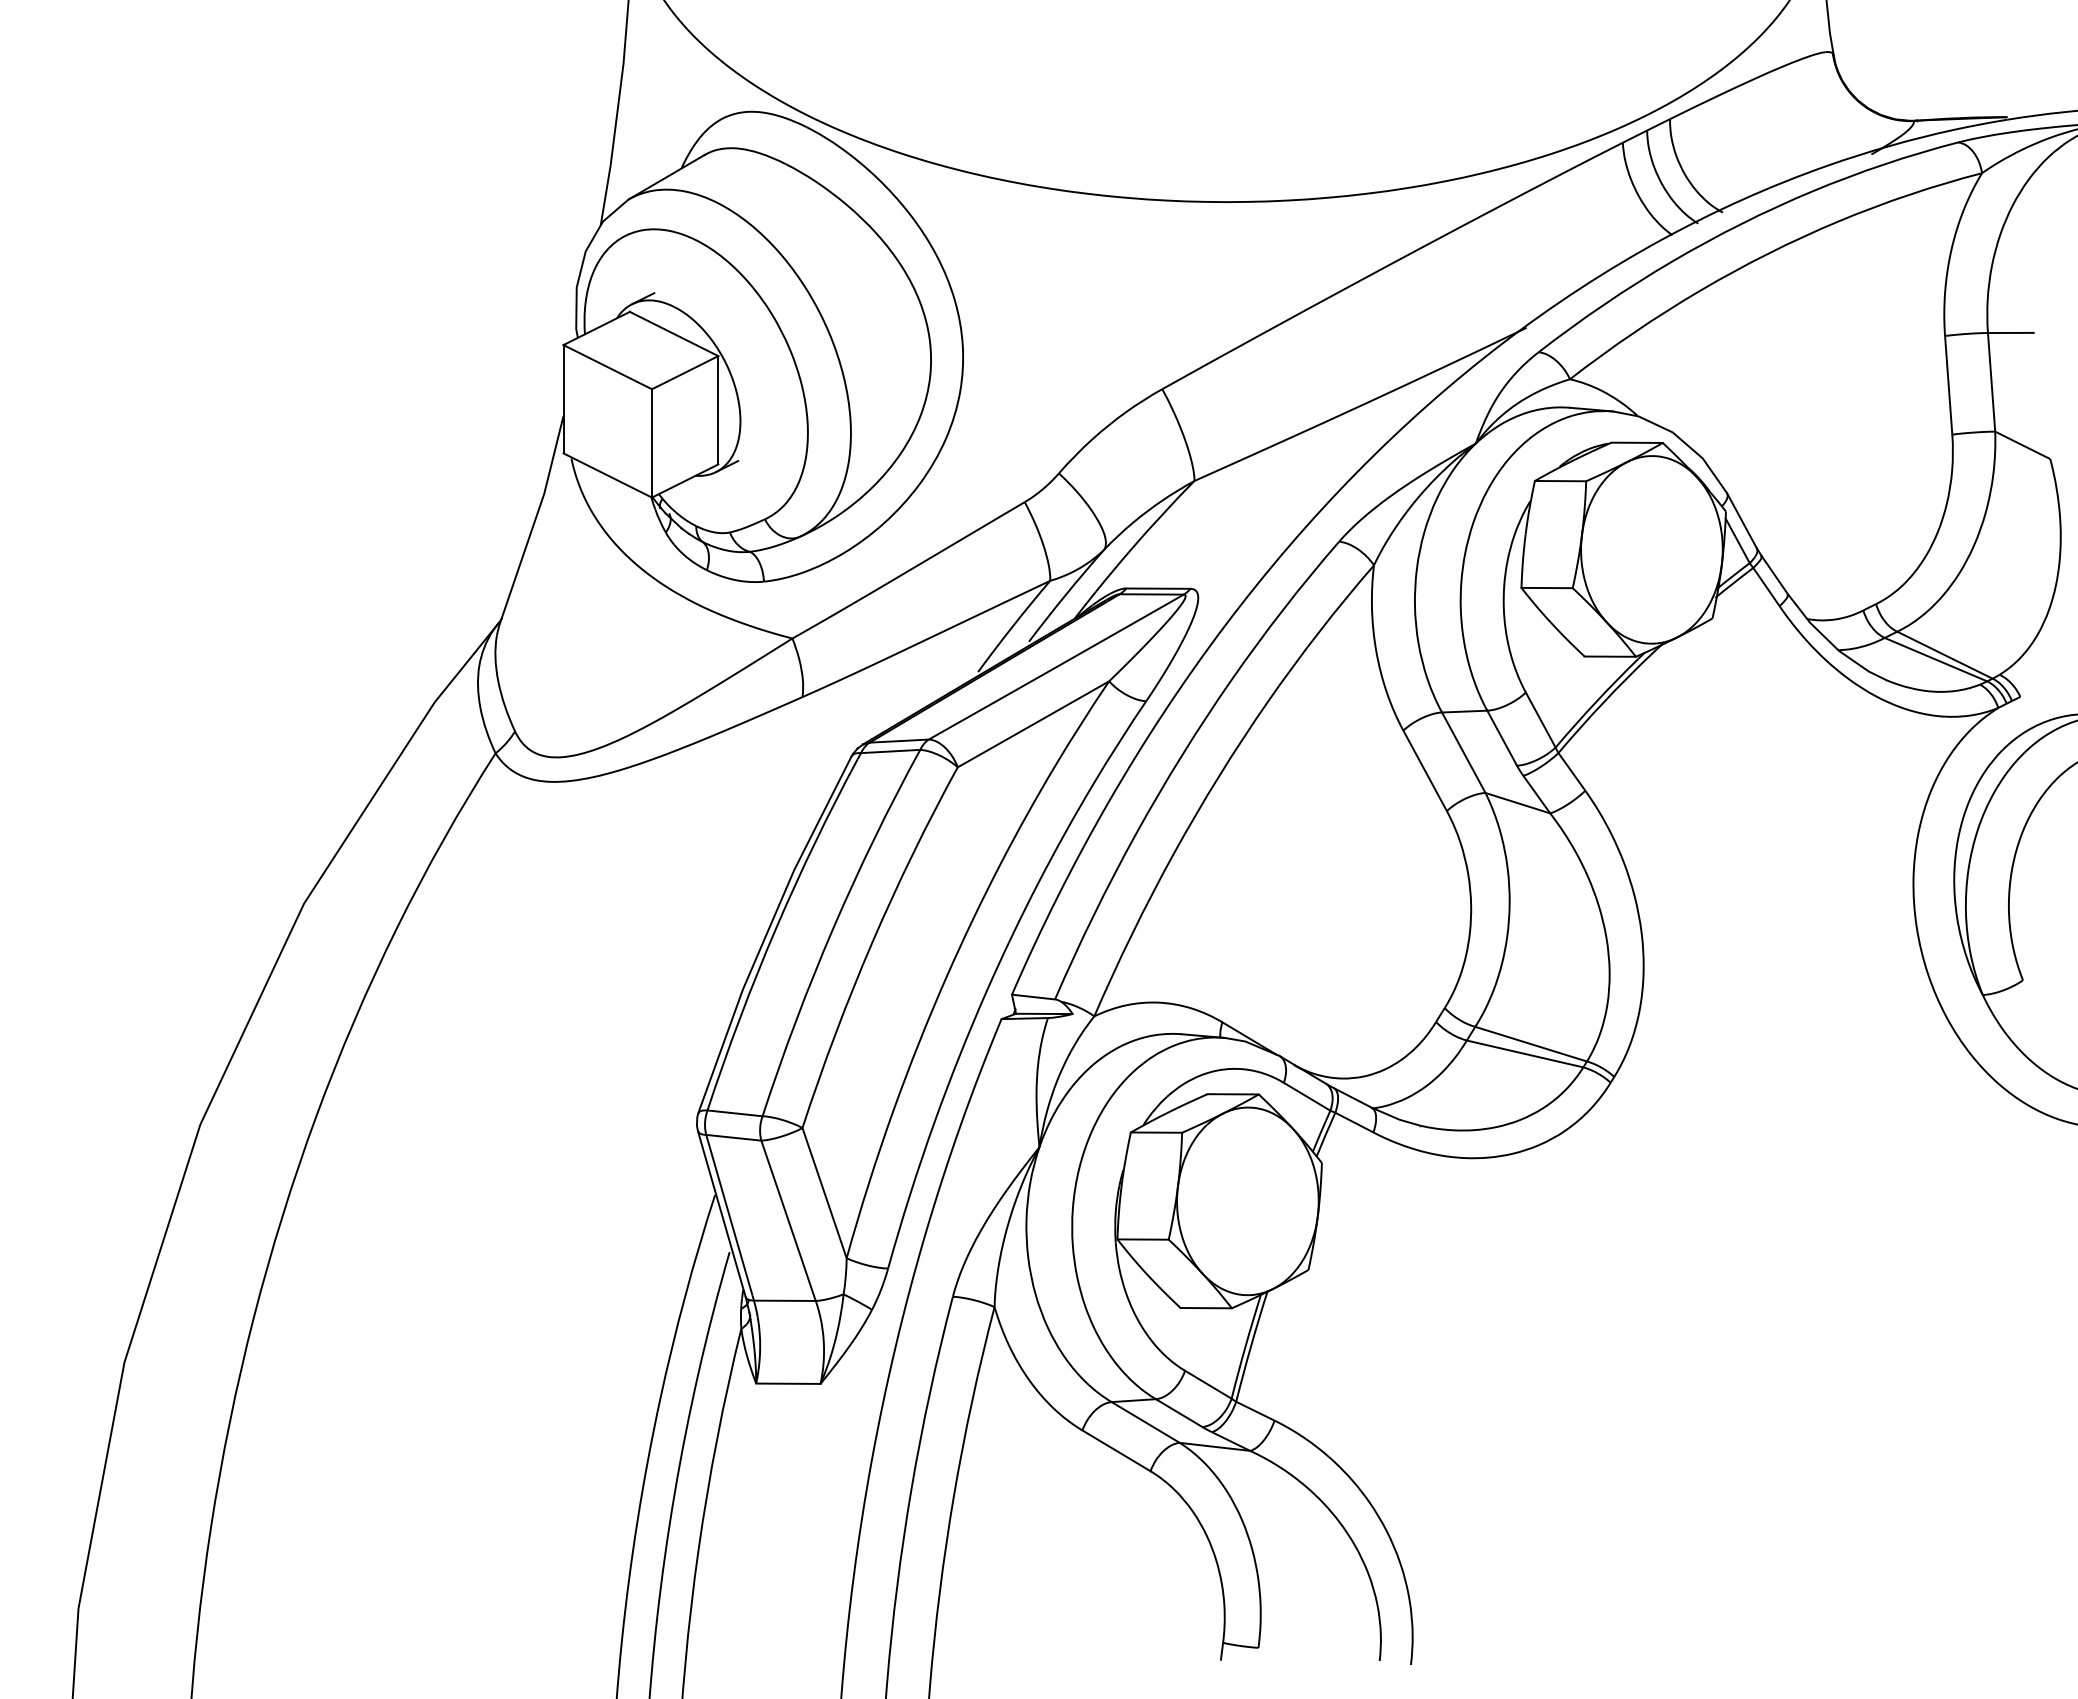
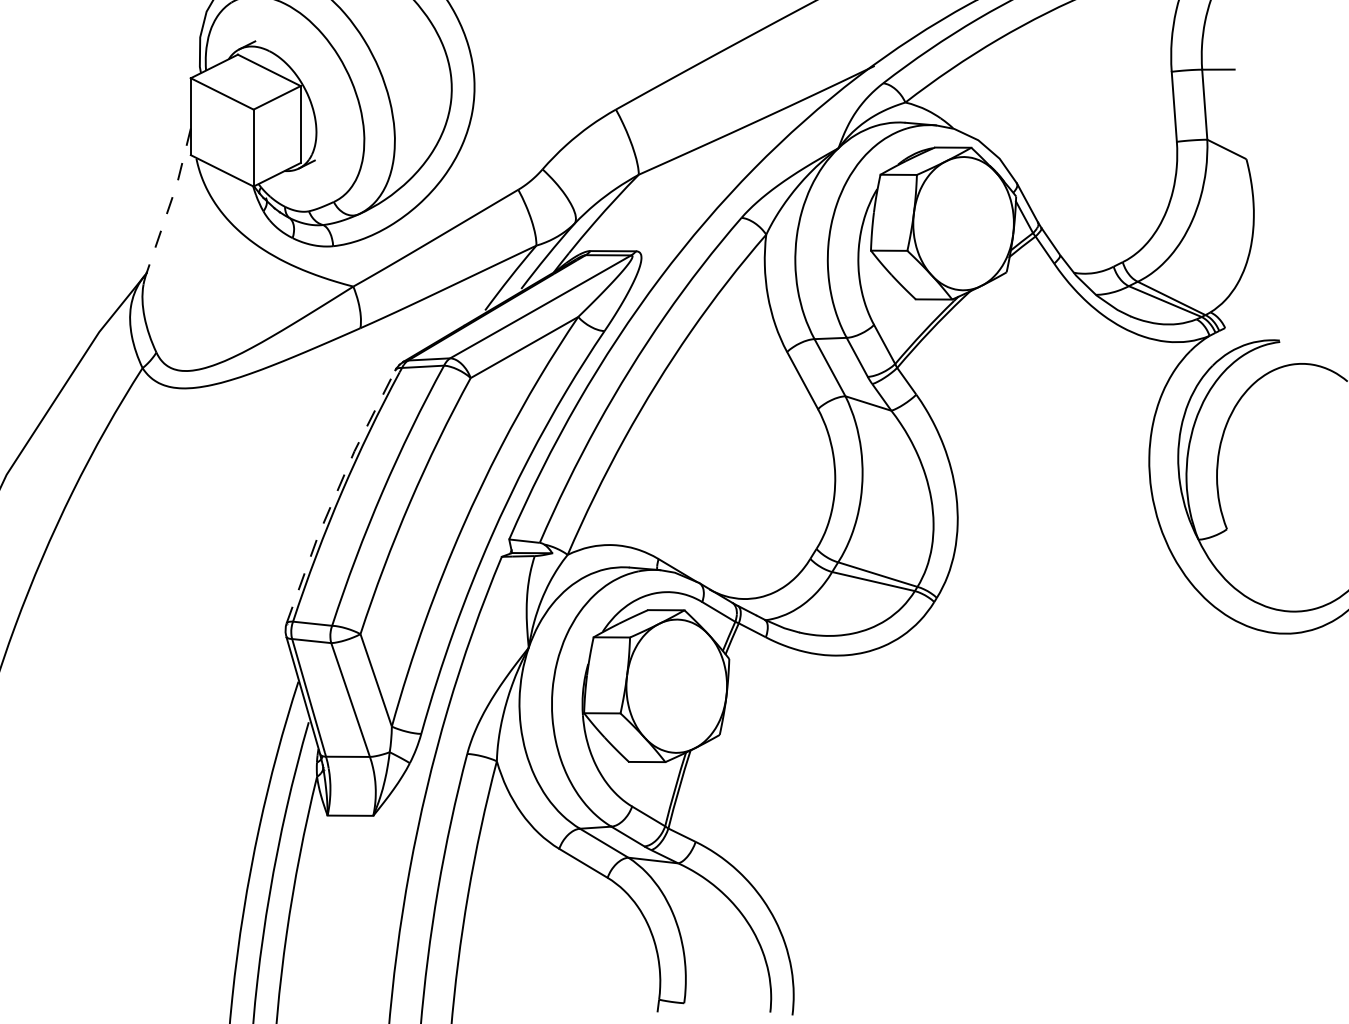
line: (535, 518) -> (170, 201), solid -> dashed
line: (767, 931) -> (335, 494), solid -> dashed

